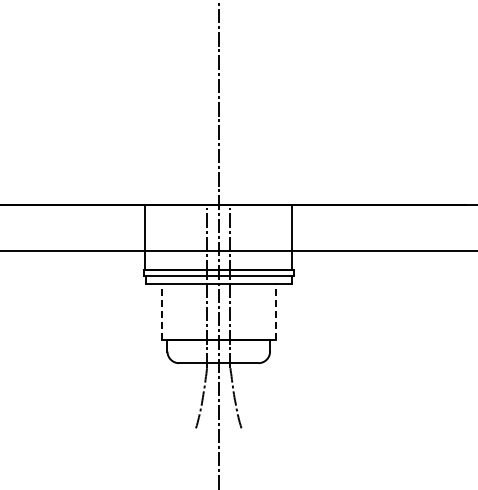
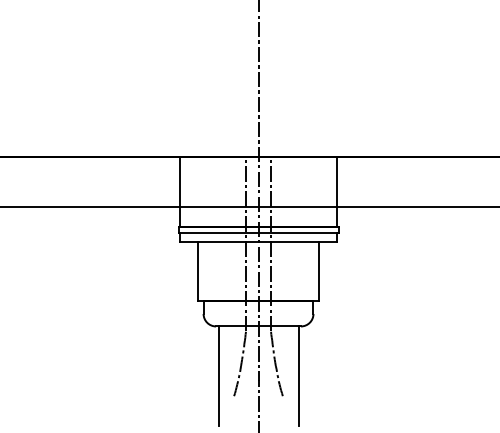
line: (162, 311) -> (198, 271), dashed -> solid
line: (275, 311) -> (319, 271), dashed -> solid
line: (181, 409) -> (218, 376), added
line: (256, 409) -> (298, 376), added

